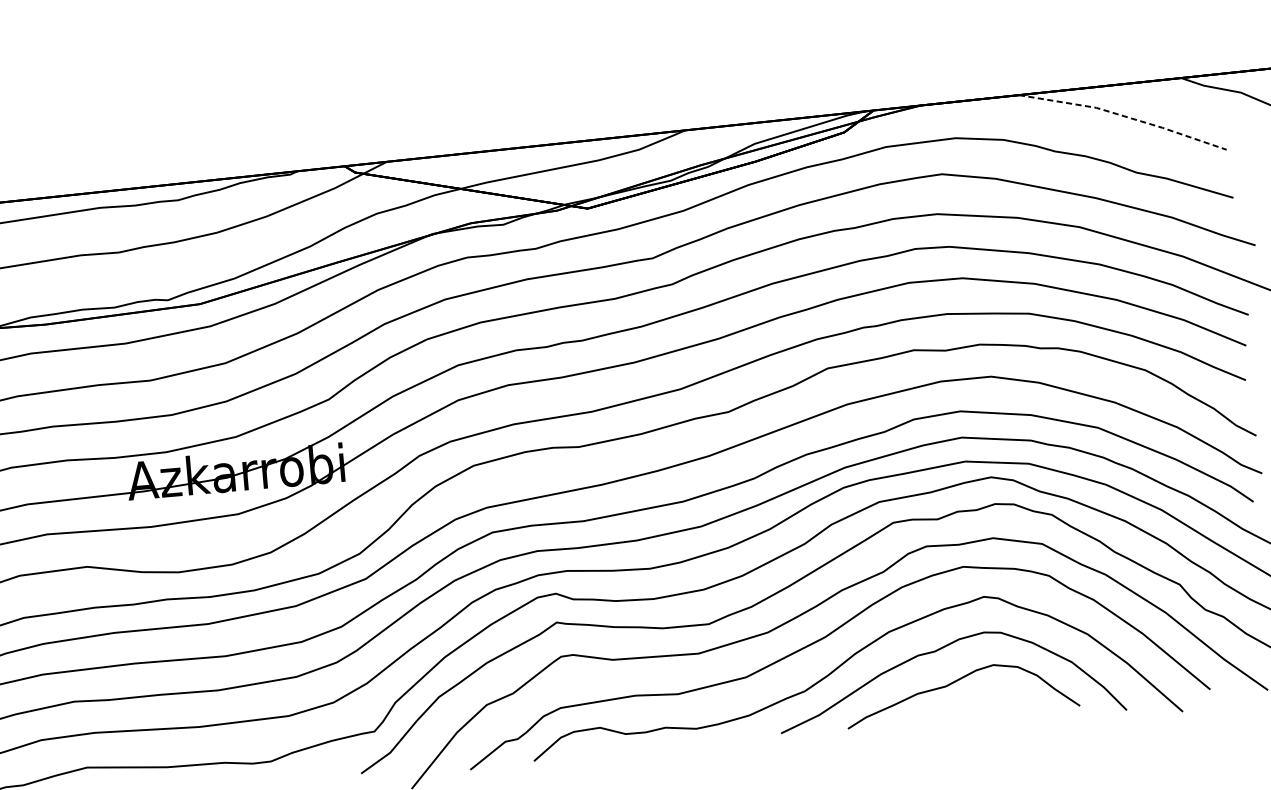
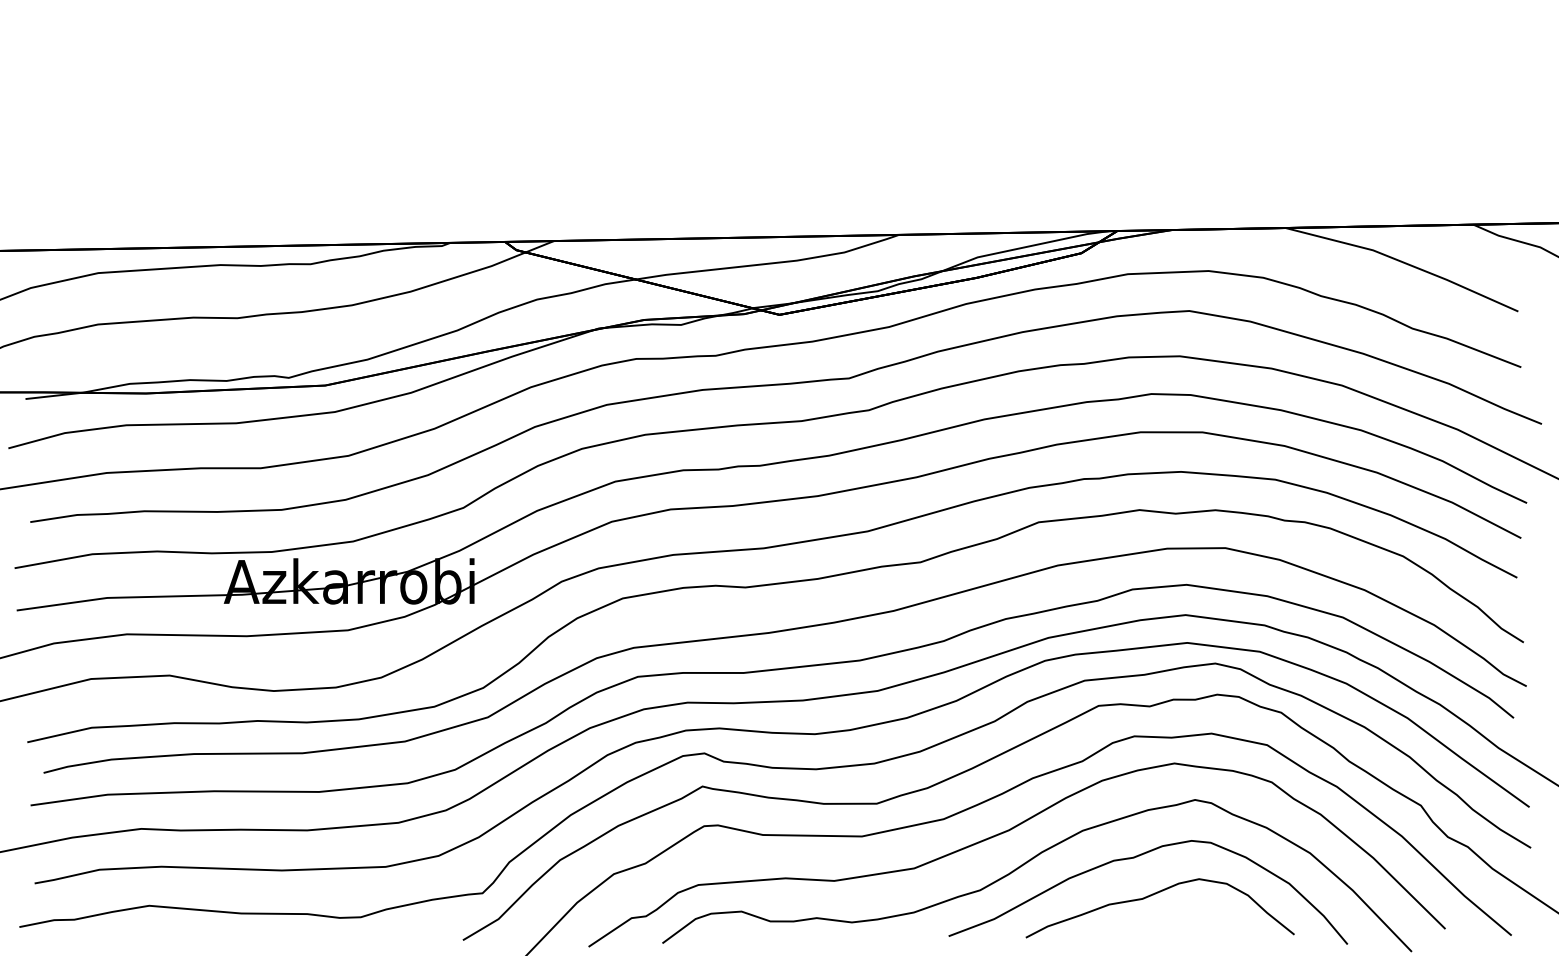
line: (1124, 115) -> (1404, 262), dashed -> solid

